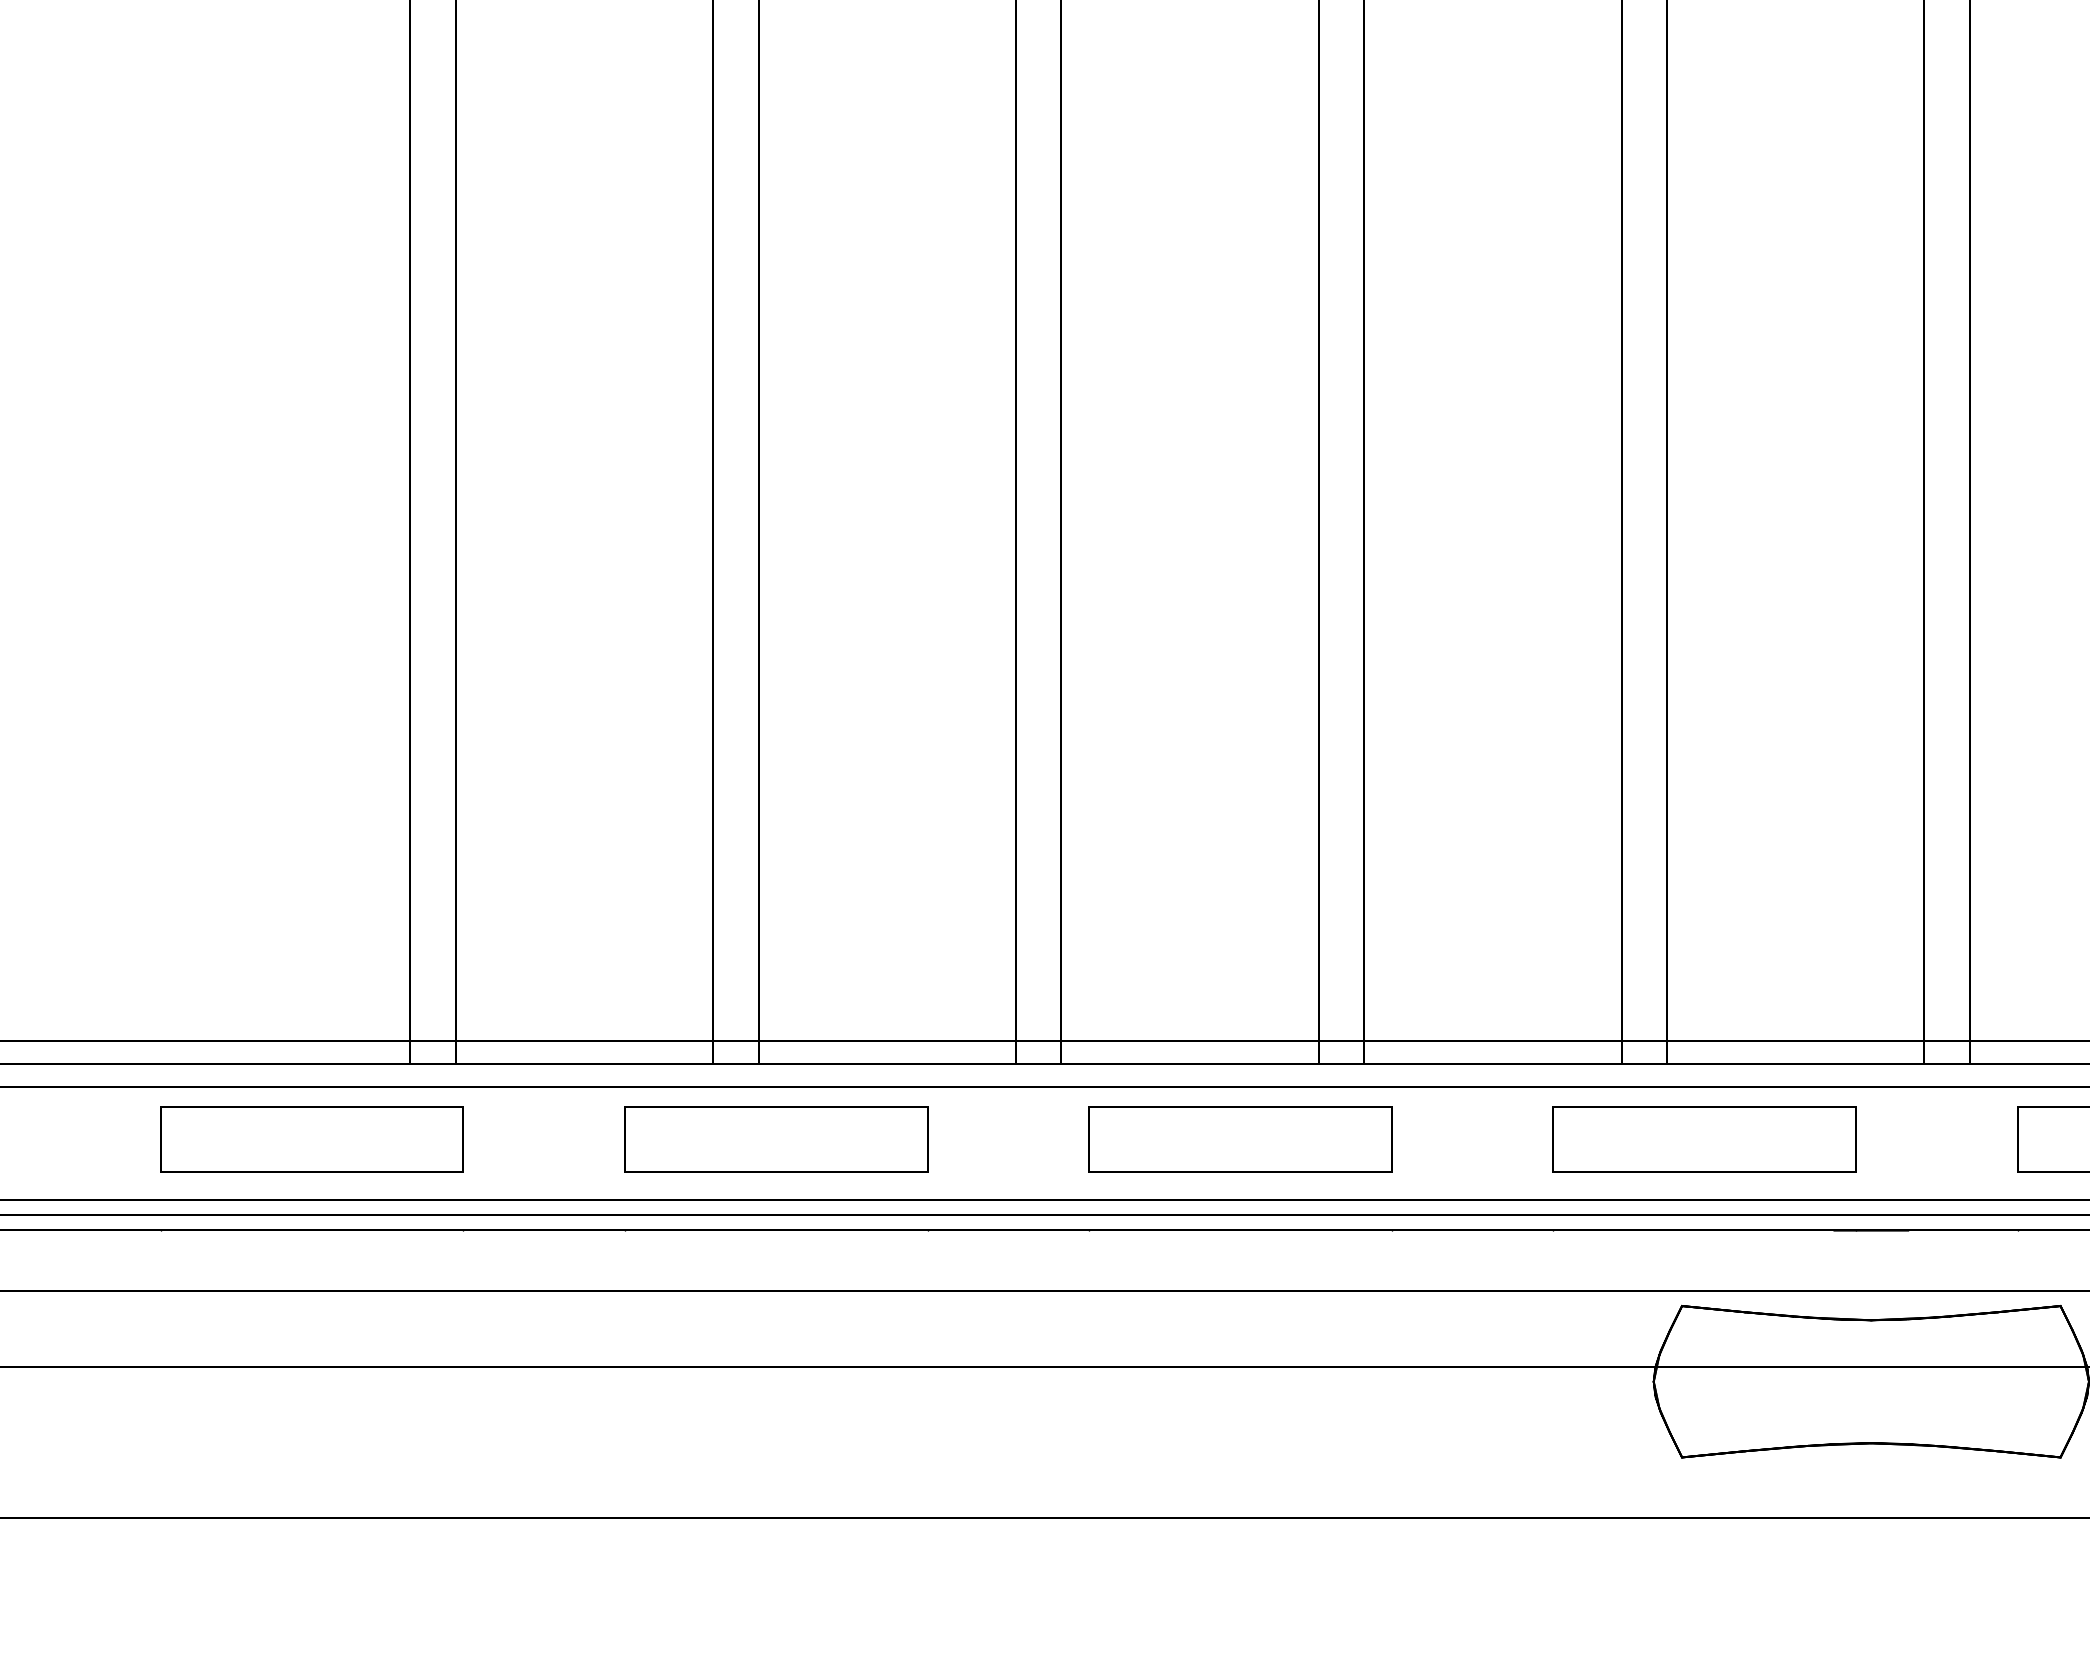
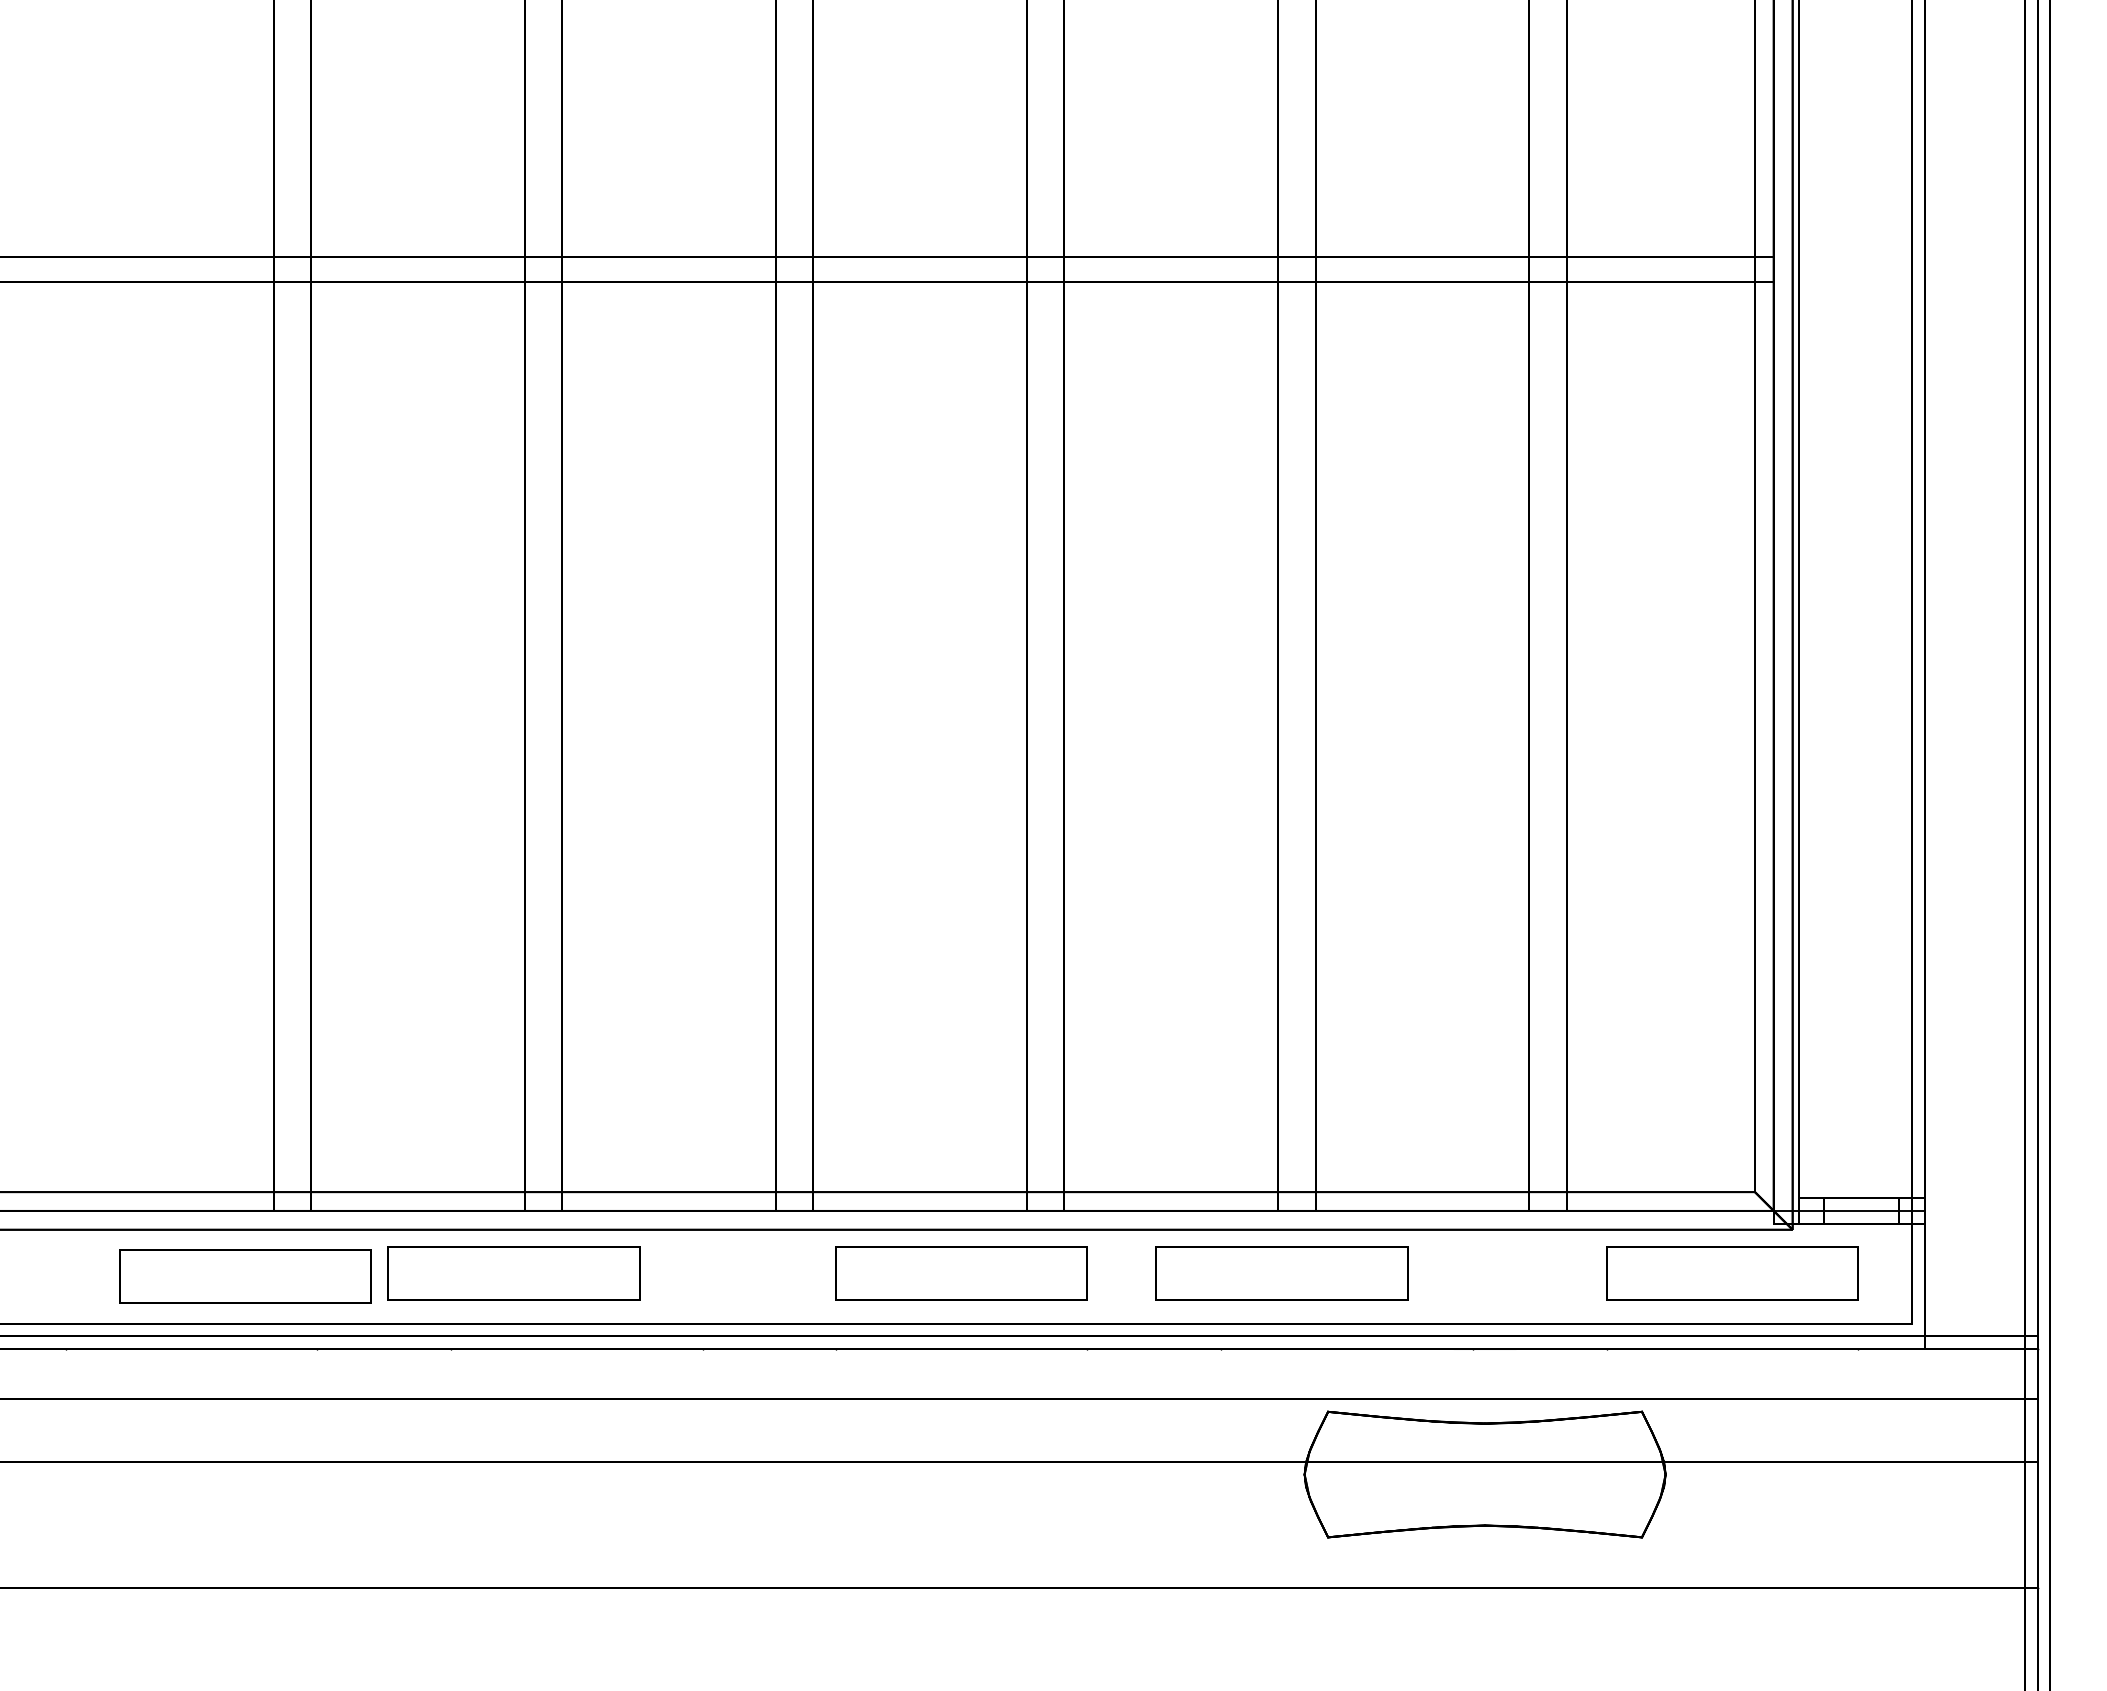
part: (311, 1139) -> (245, 1276), moved
part: (775, 1139) -> (513, 1273), moved
part: (1704, 1139) -> (1281, 1273), moved

